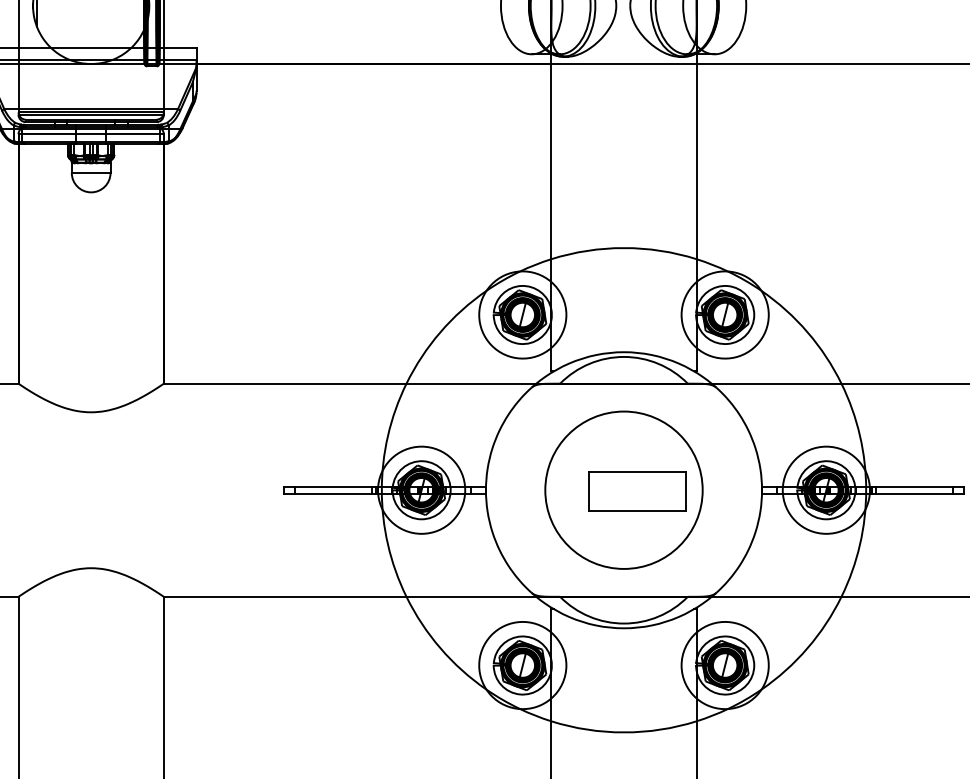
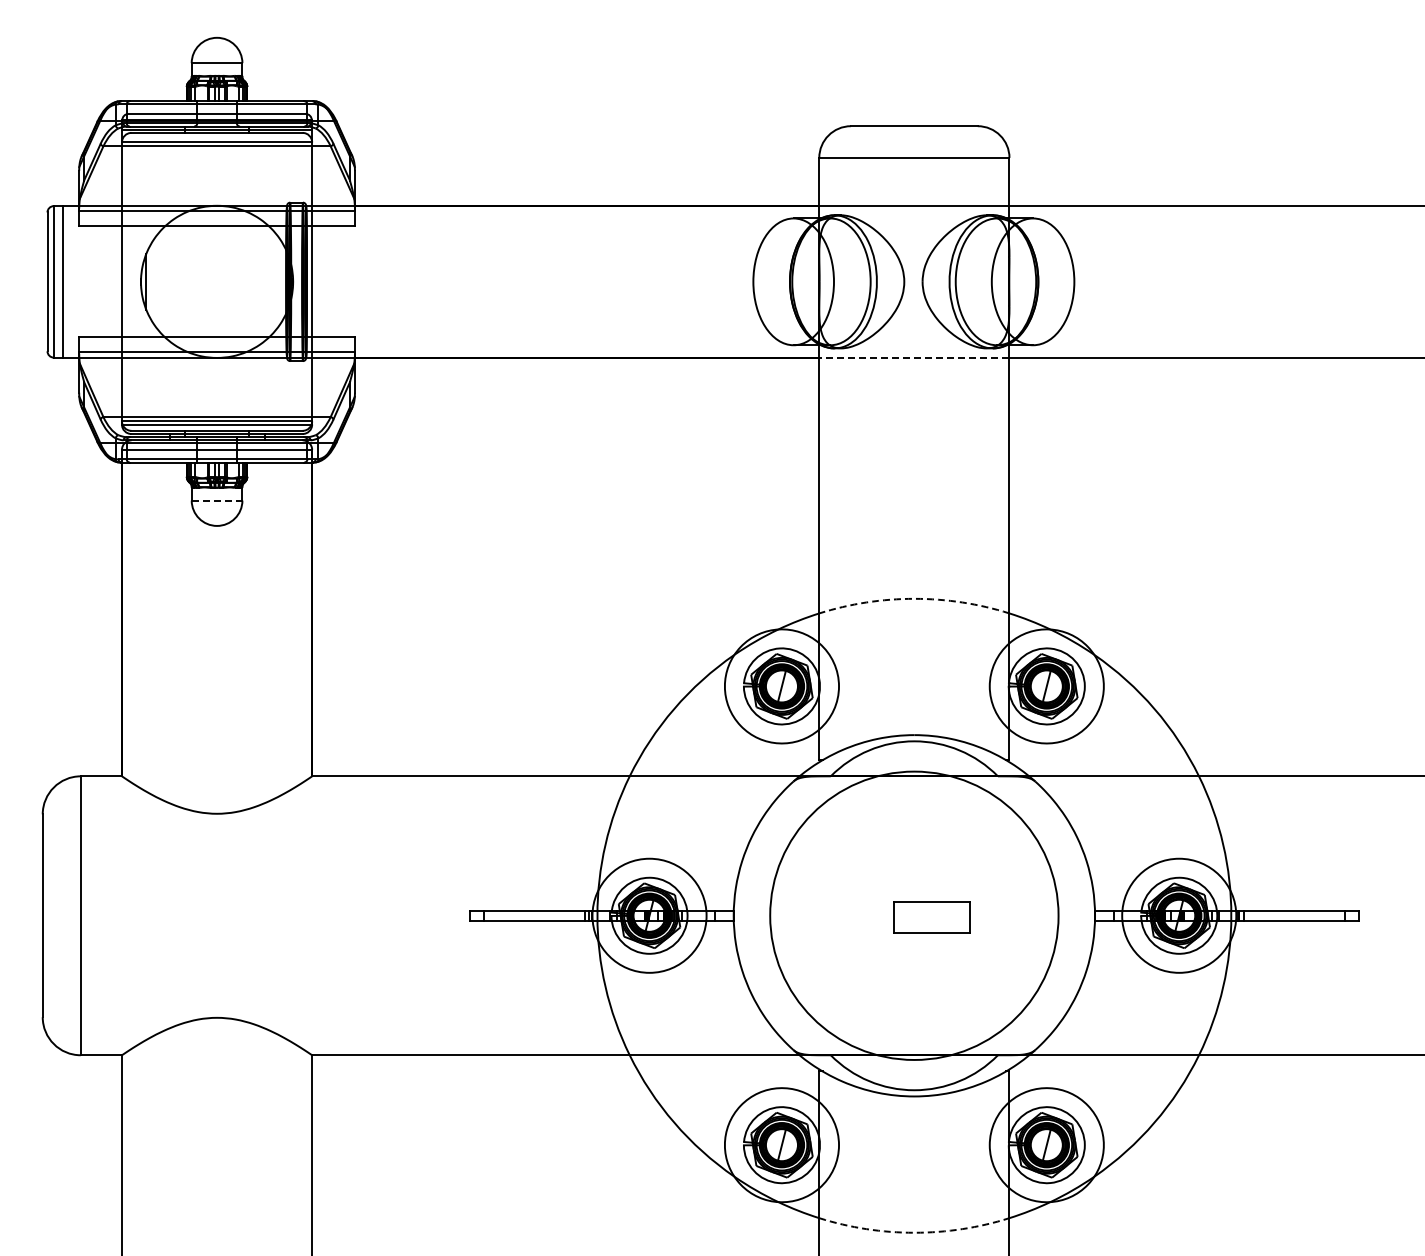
line: (623, 63) -> (913, 357), solid -> dashed
line: (91, 172) -> (217, 500), solid -> dashed
arc: (624, 247) -> (914, 598), solid -> dashed
circle: (624, 490) -> (914, 915), size x1.4
part: (637, 491) -> (931, 917), size x0.6
arc: (624, 732) -> (914, 1232), solid -> dashed

